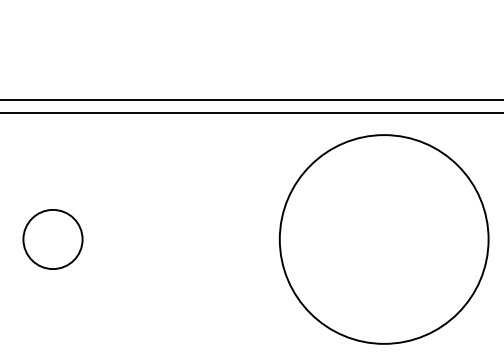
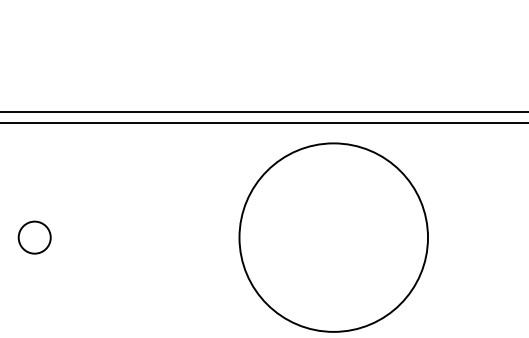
circle: (52, 239) -> (34, 237), size x0.6

